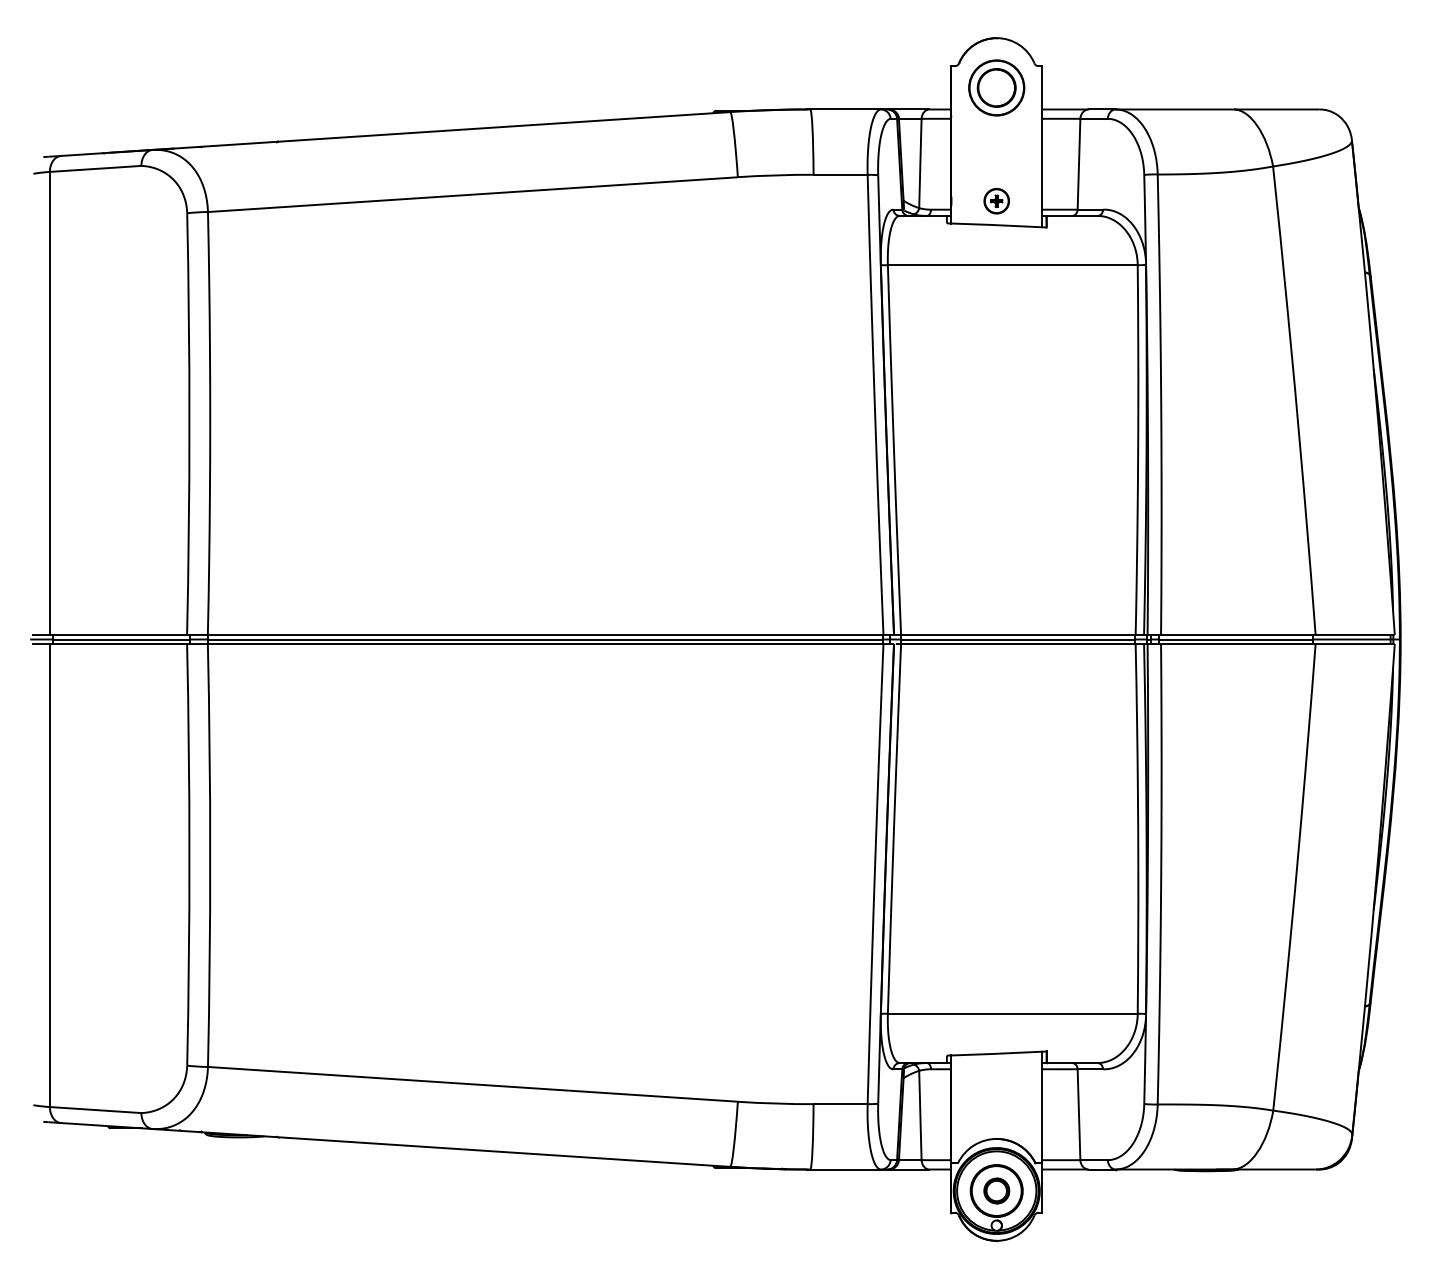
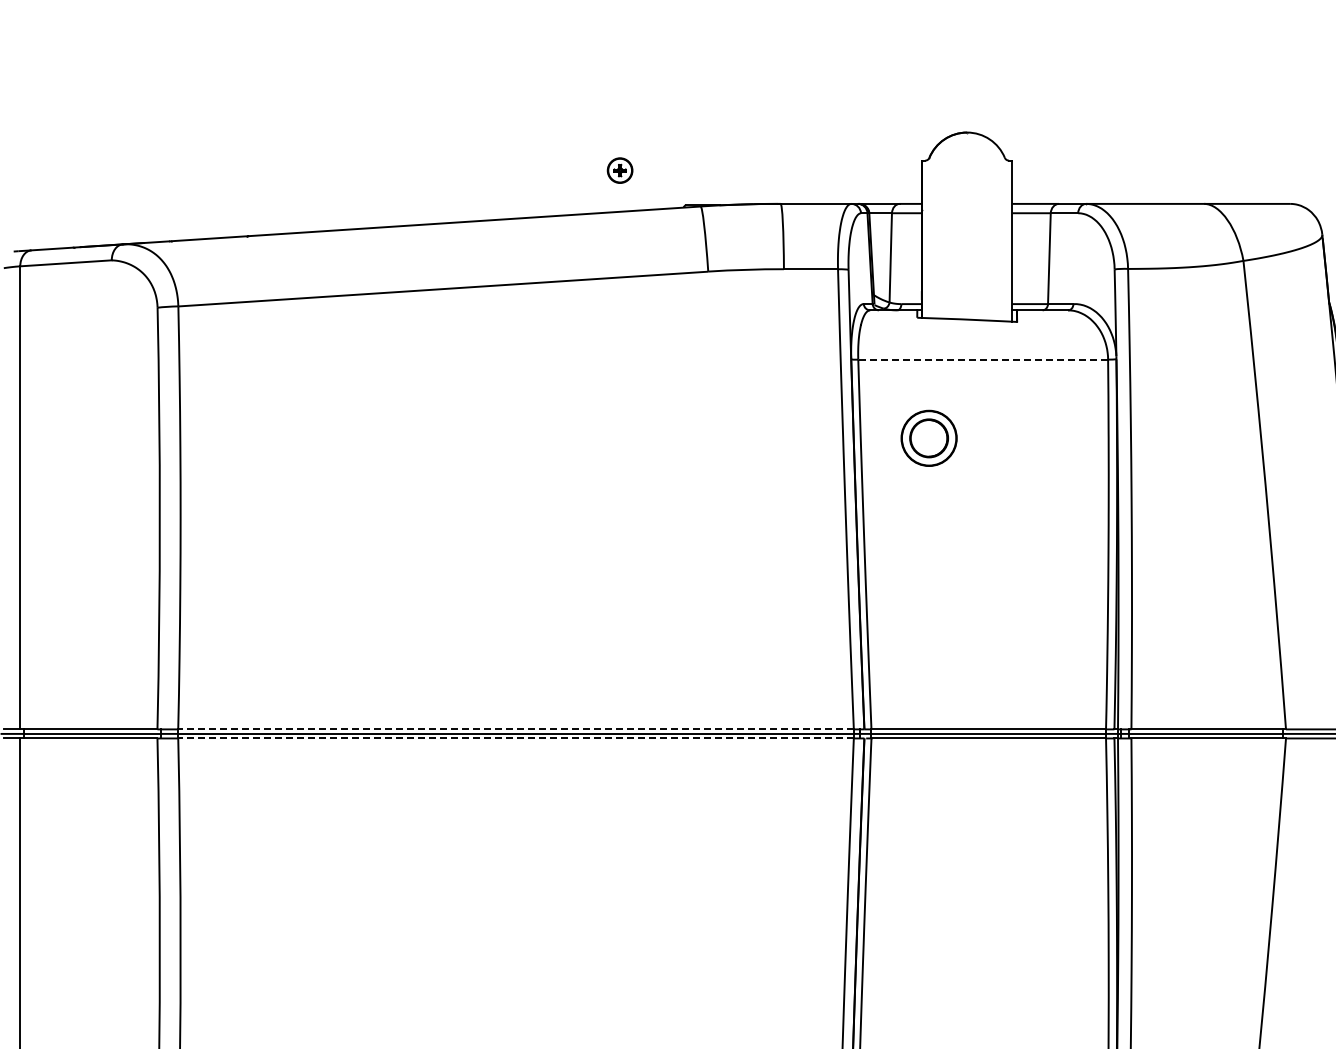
part: (996, 87) -> (928, 437), moved
part: (996, 201) -> (619, 170), moved
line: (1012, 265) -> (982, 359), solid -> dashed
line: (545, 634) -> (515, 728), solid -> dashed
line: (545, 644) -> (515, 738), solid -> dashed

